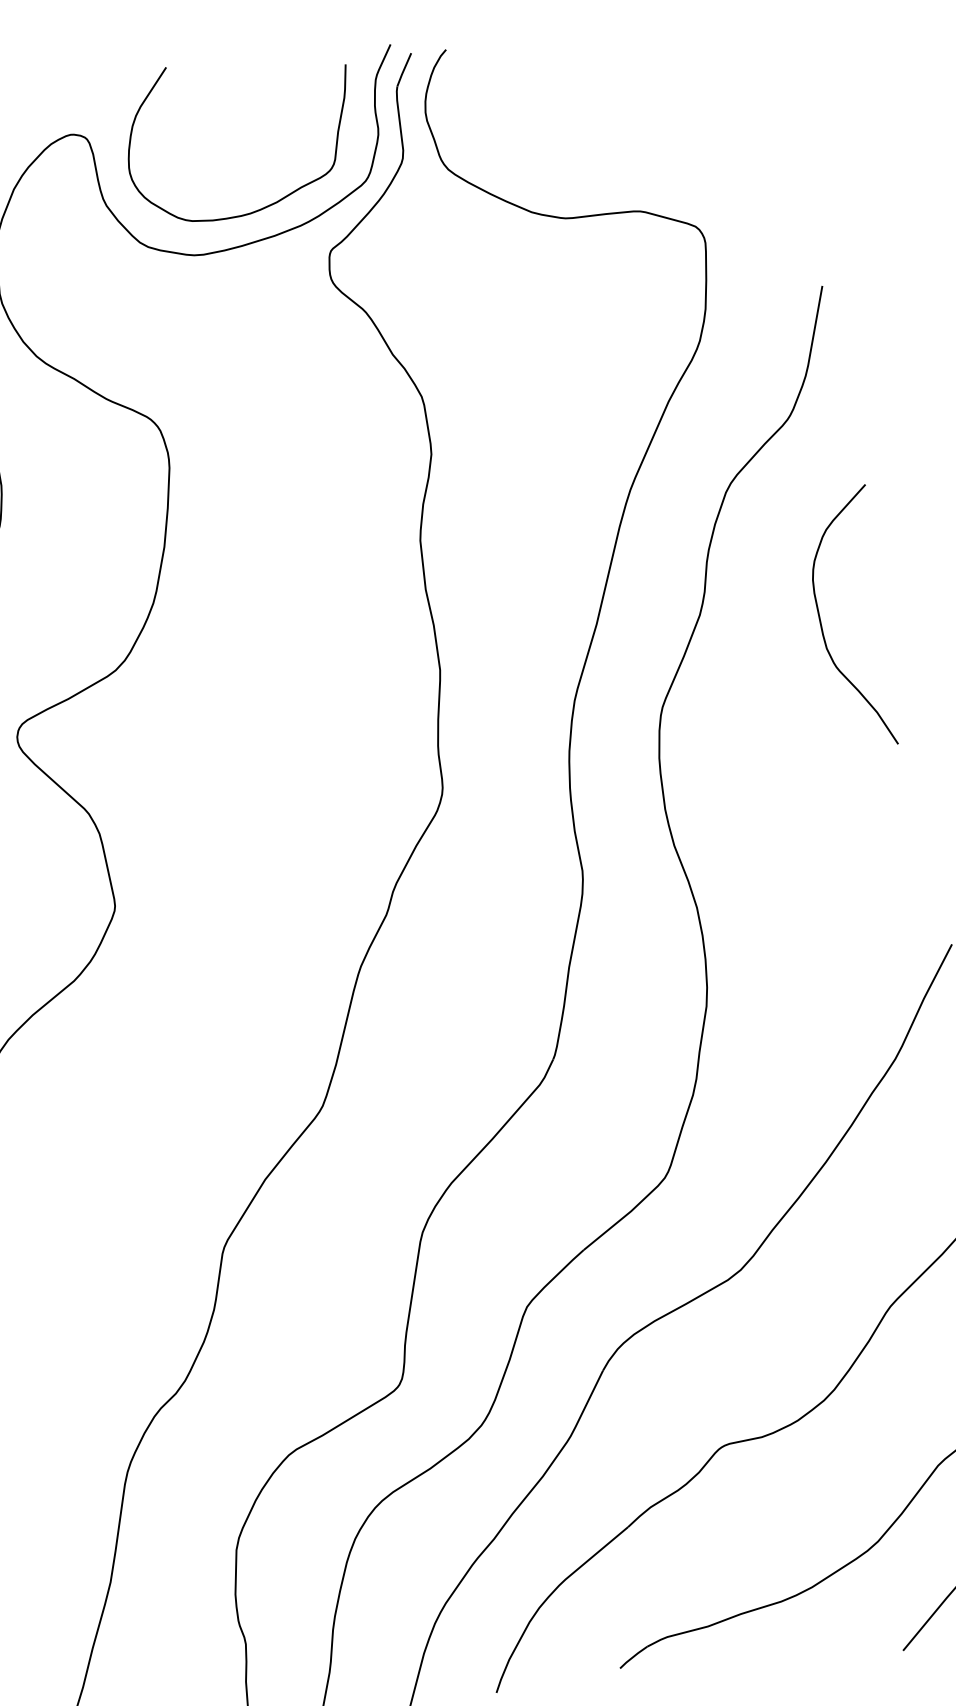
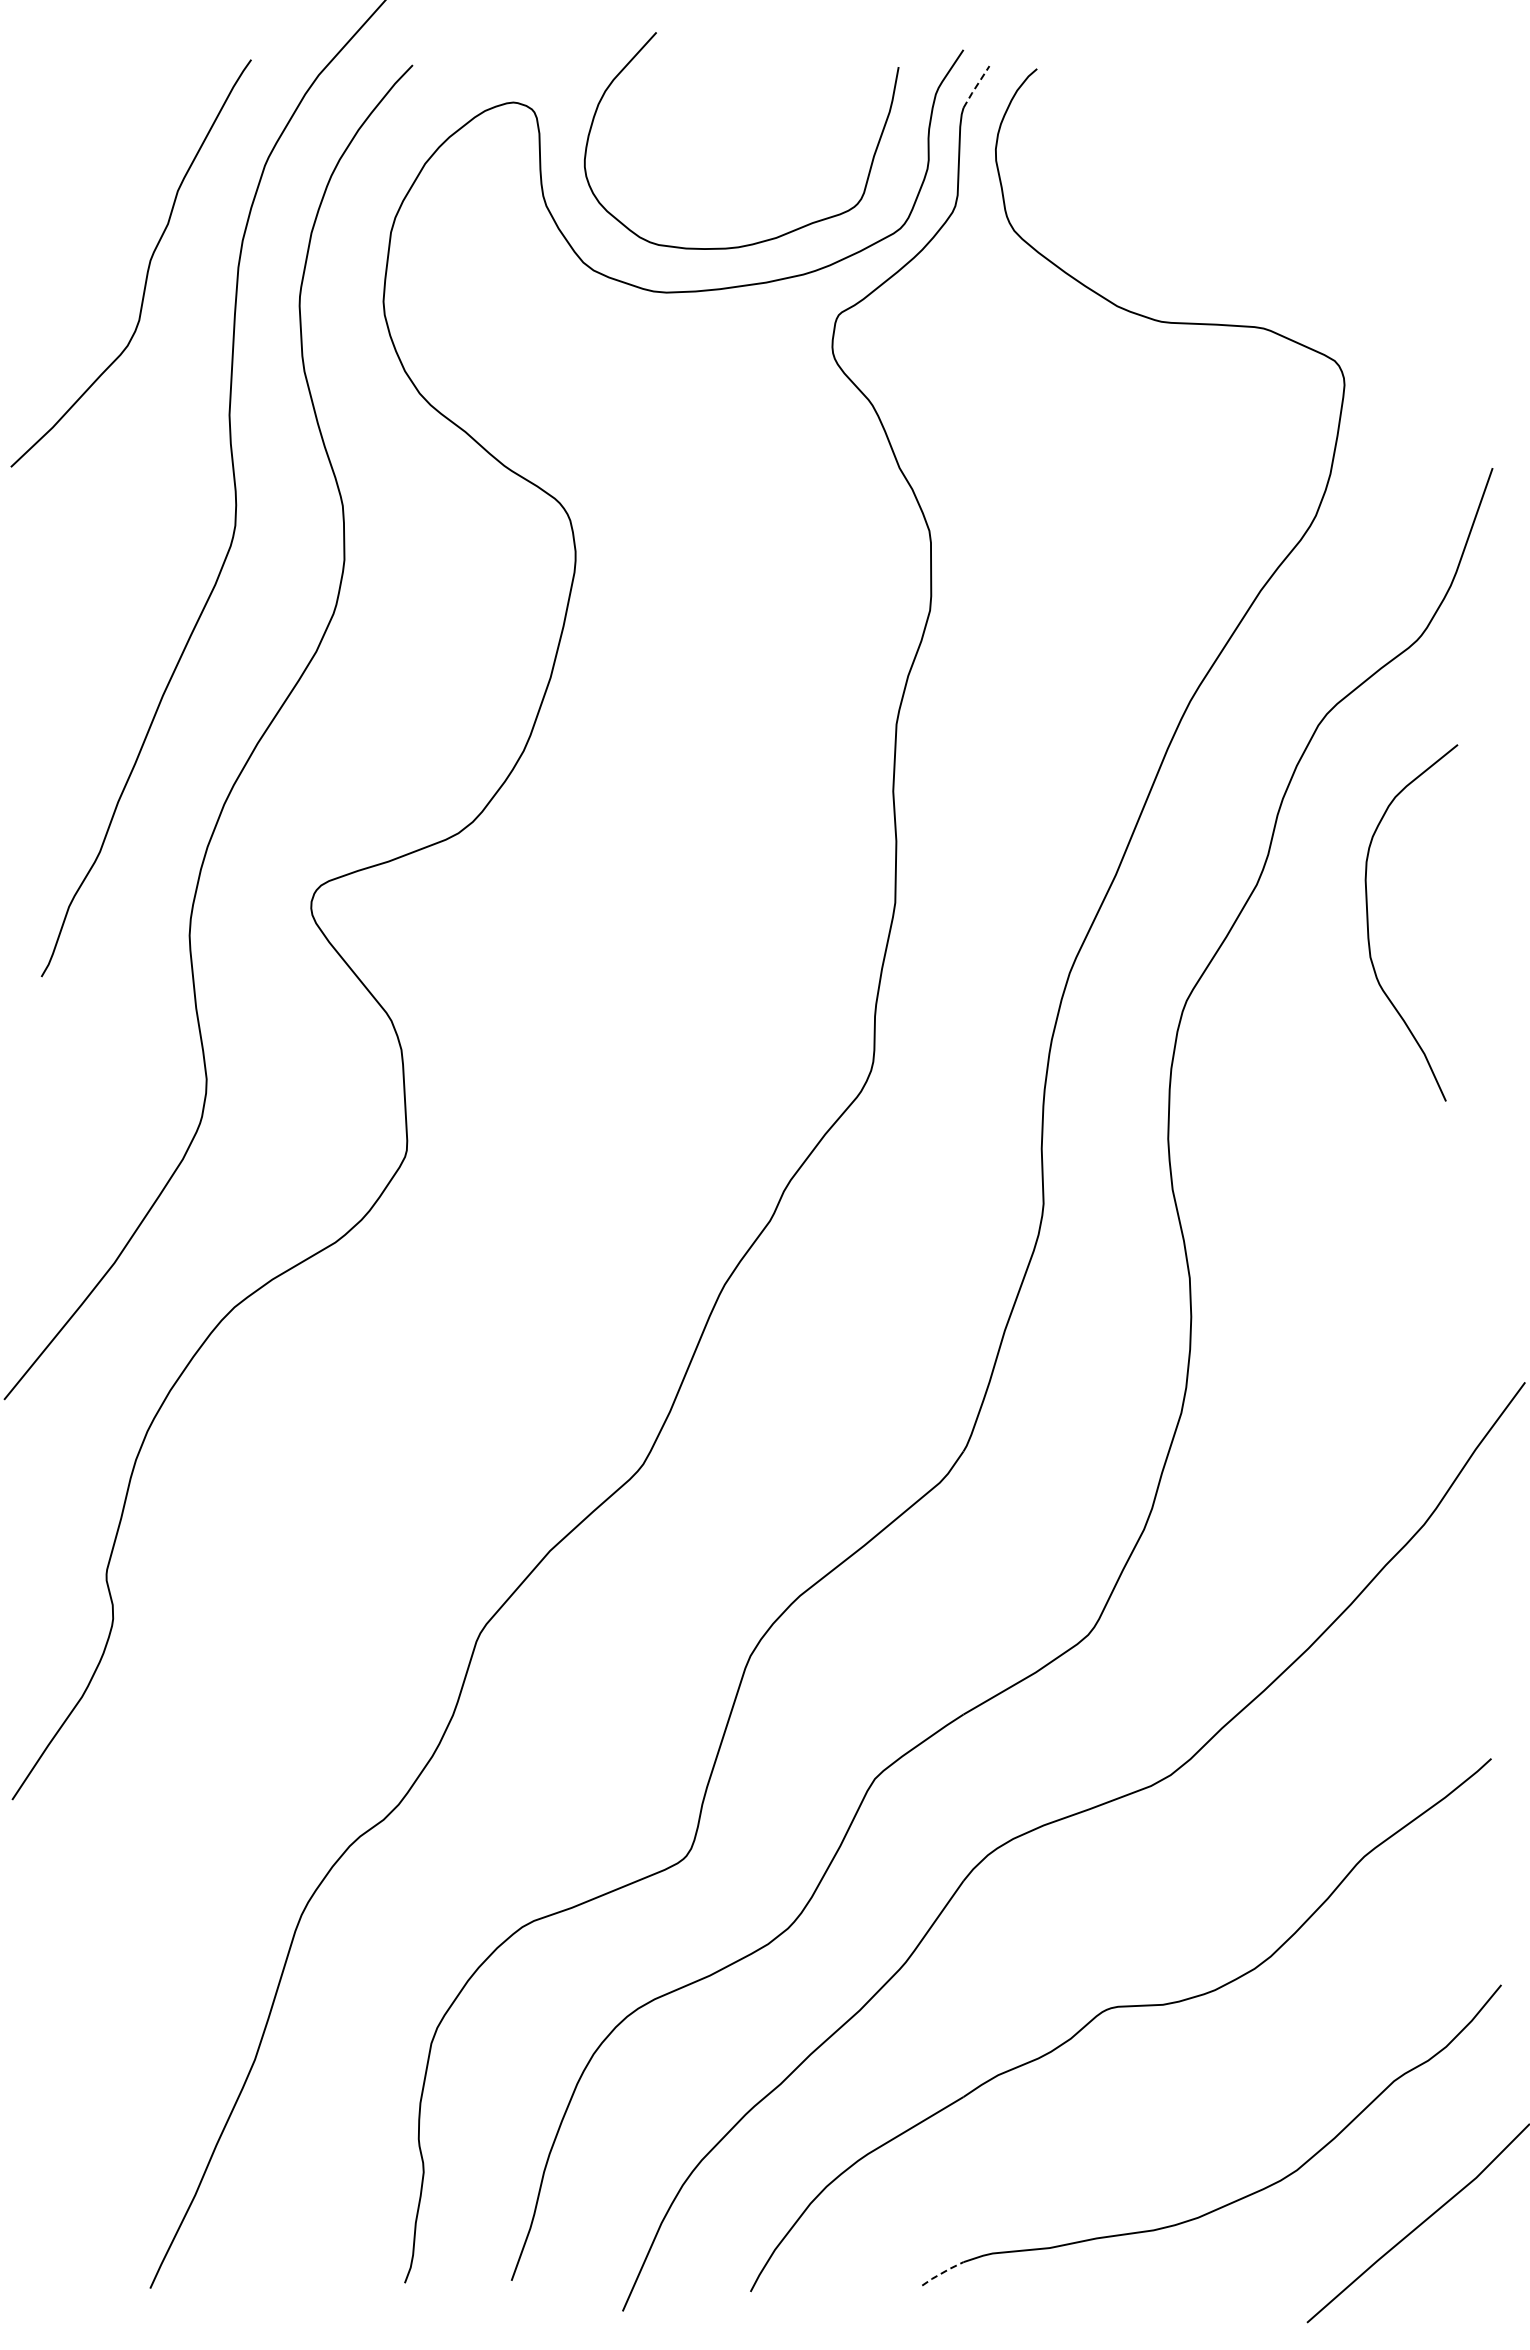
line: (403, 70) -> (975, 87), solid -> dashed
curve: (821, 623) -> (1368, 922), moved
line: (633, 1656) -> (943, 2272), solid -> dashed

